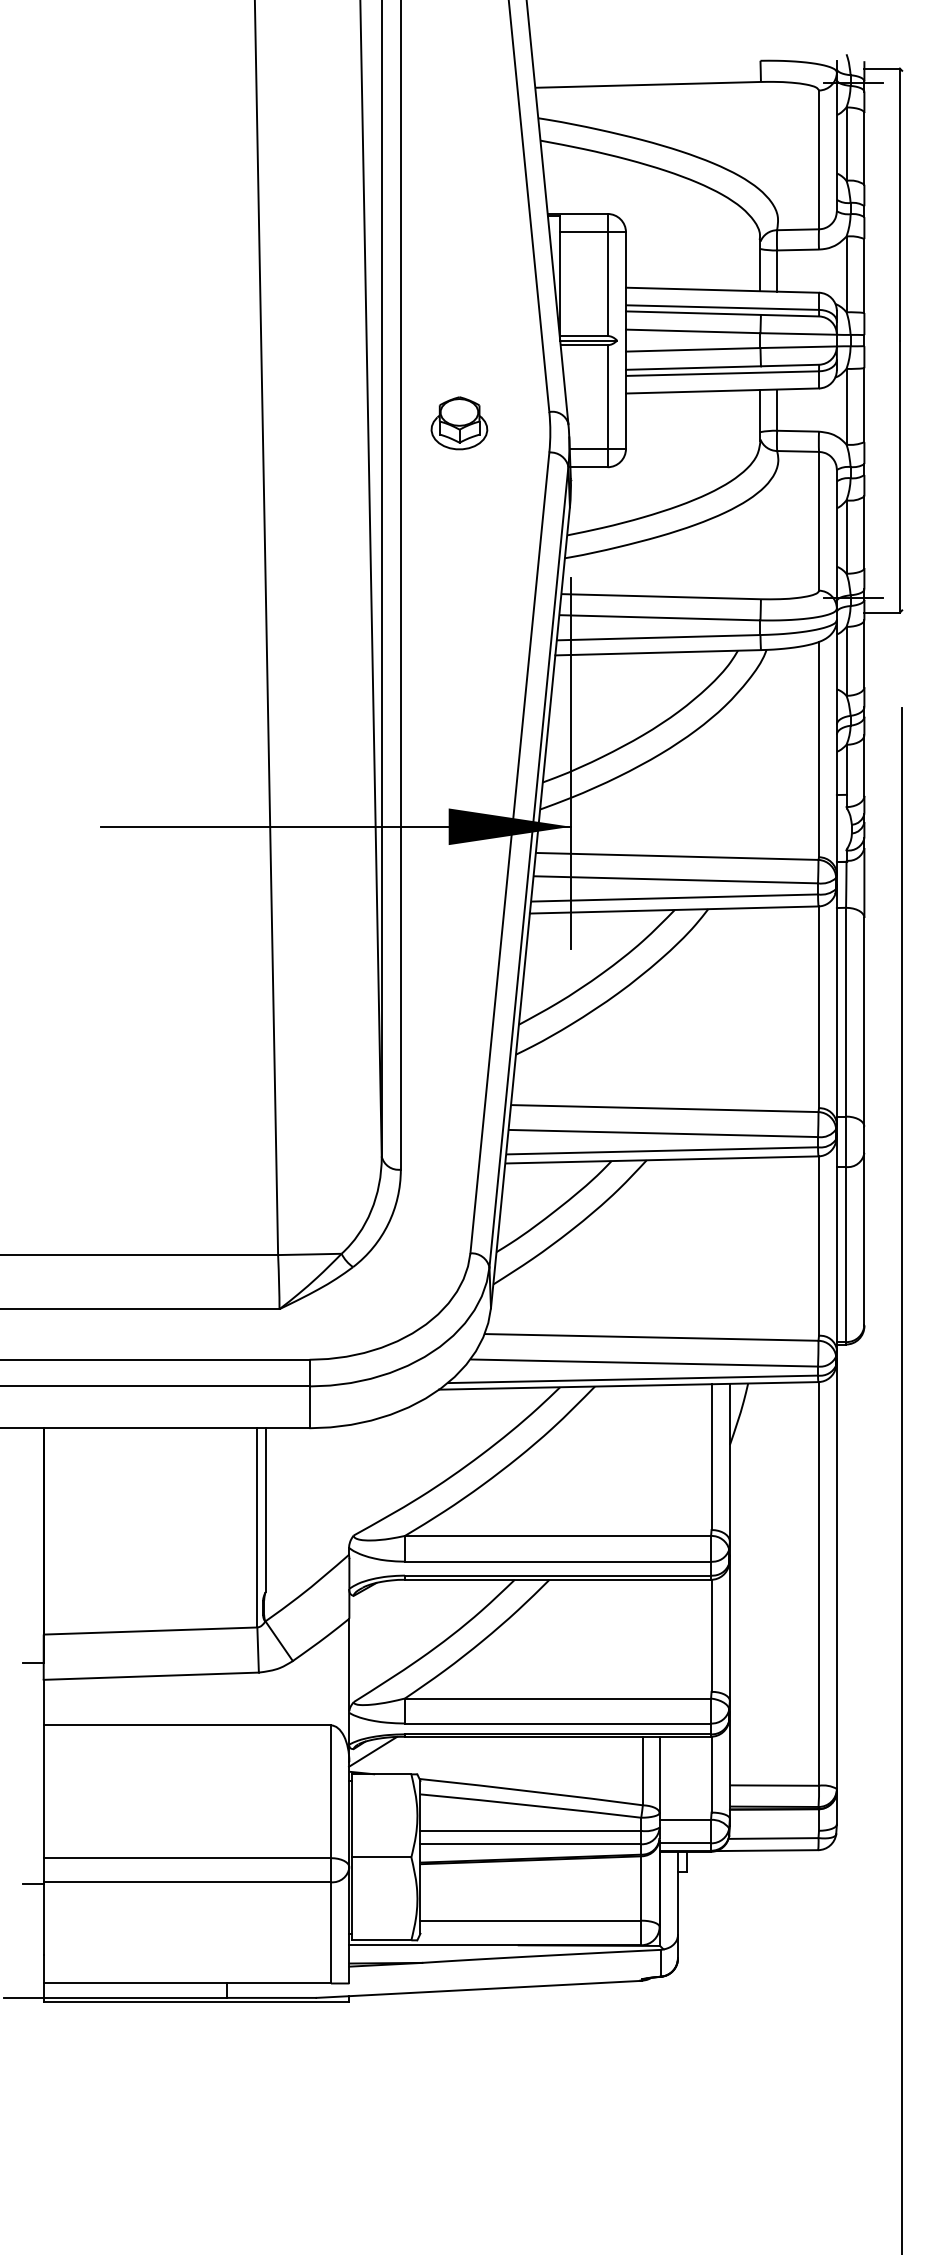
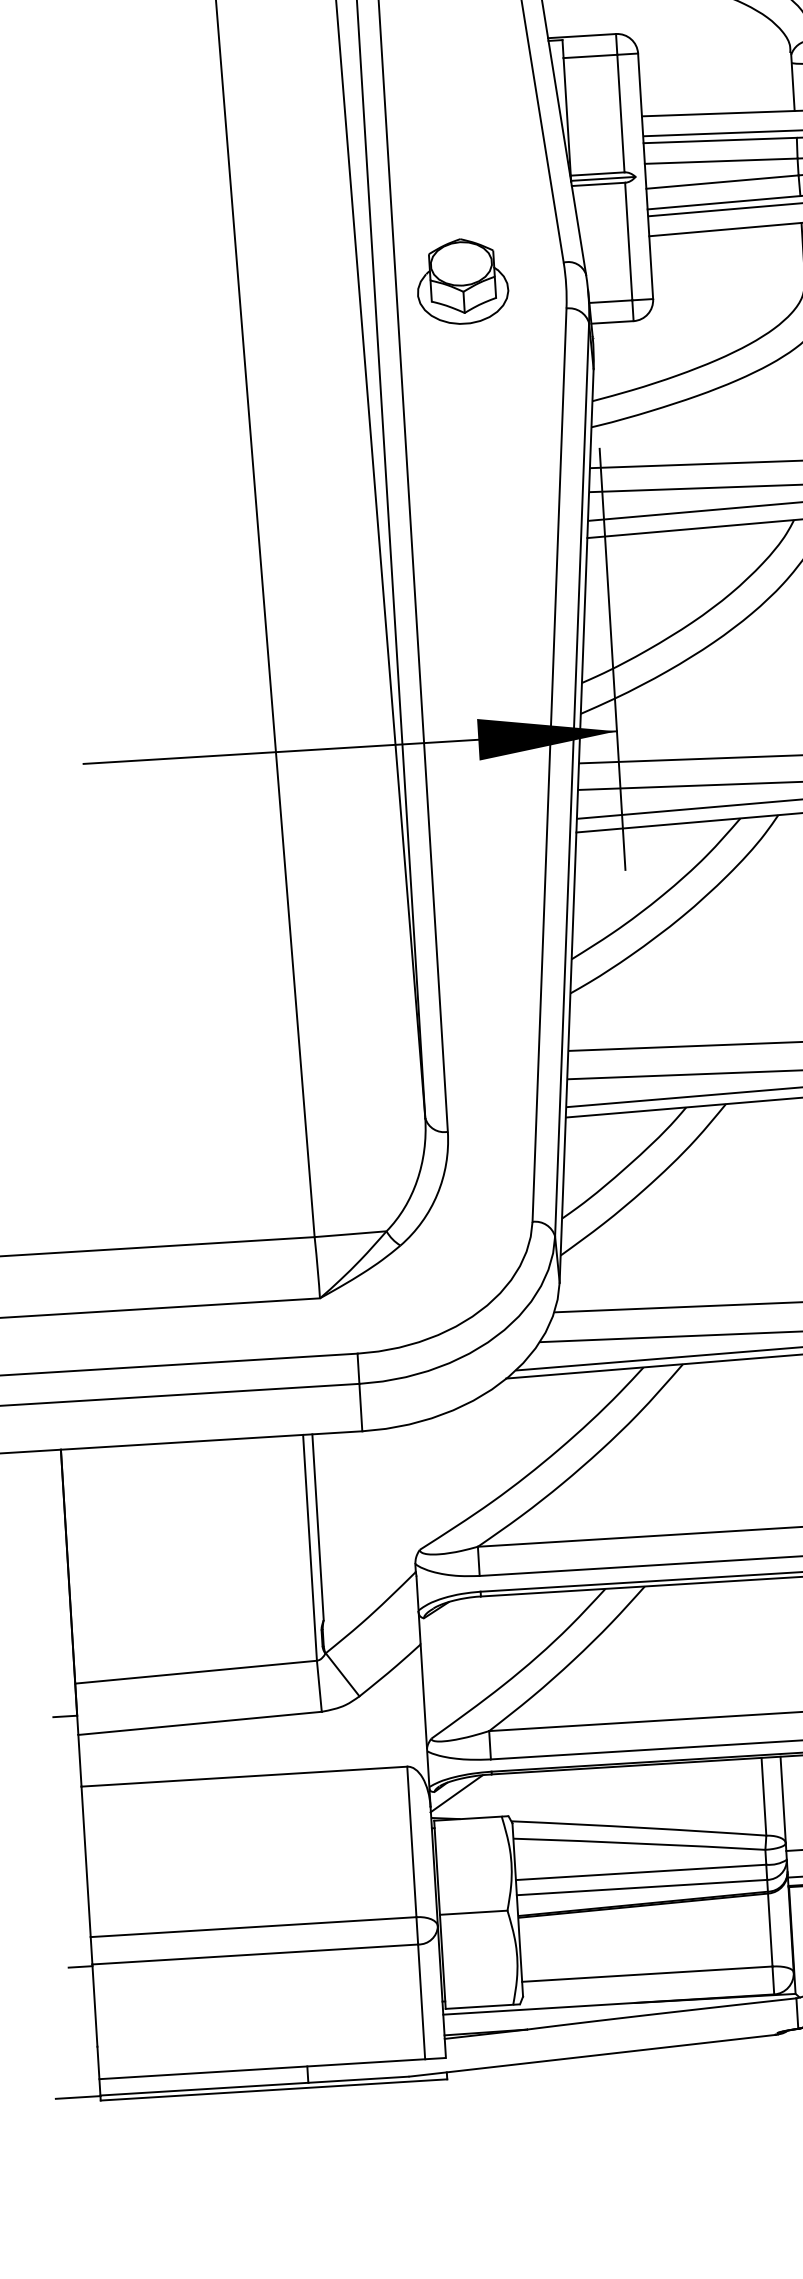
part: (459, 423) -> (462, 281), size x1.43

